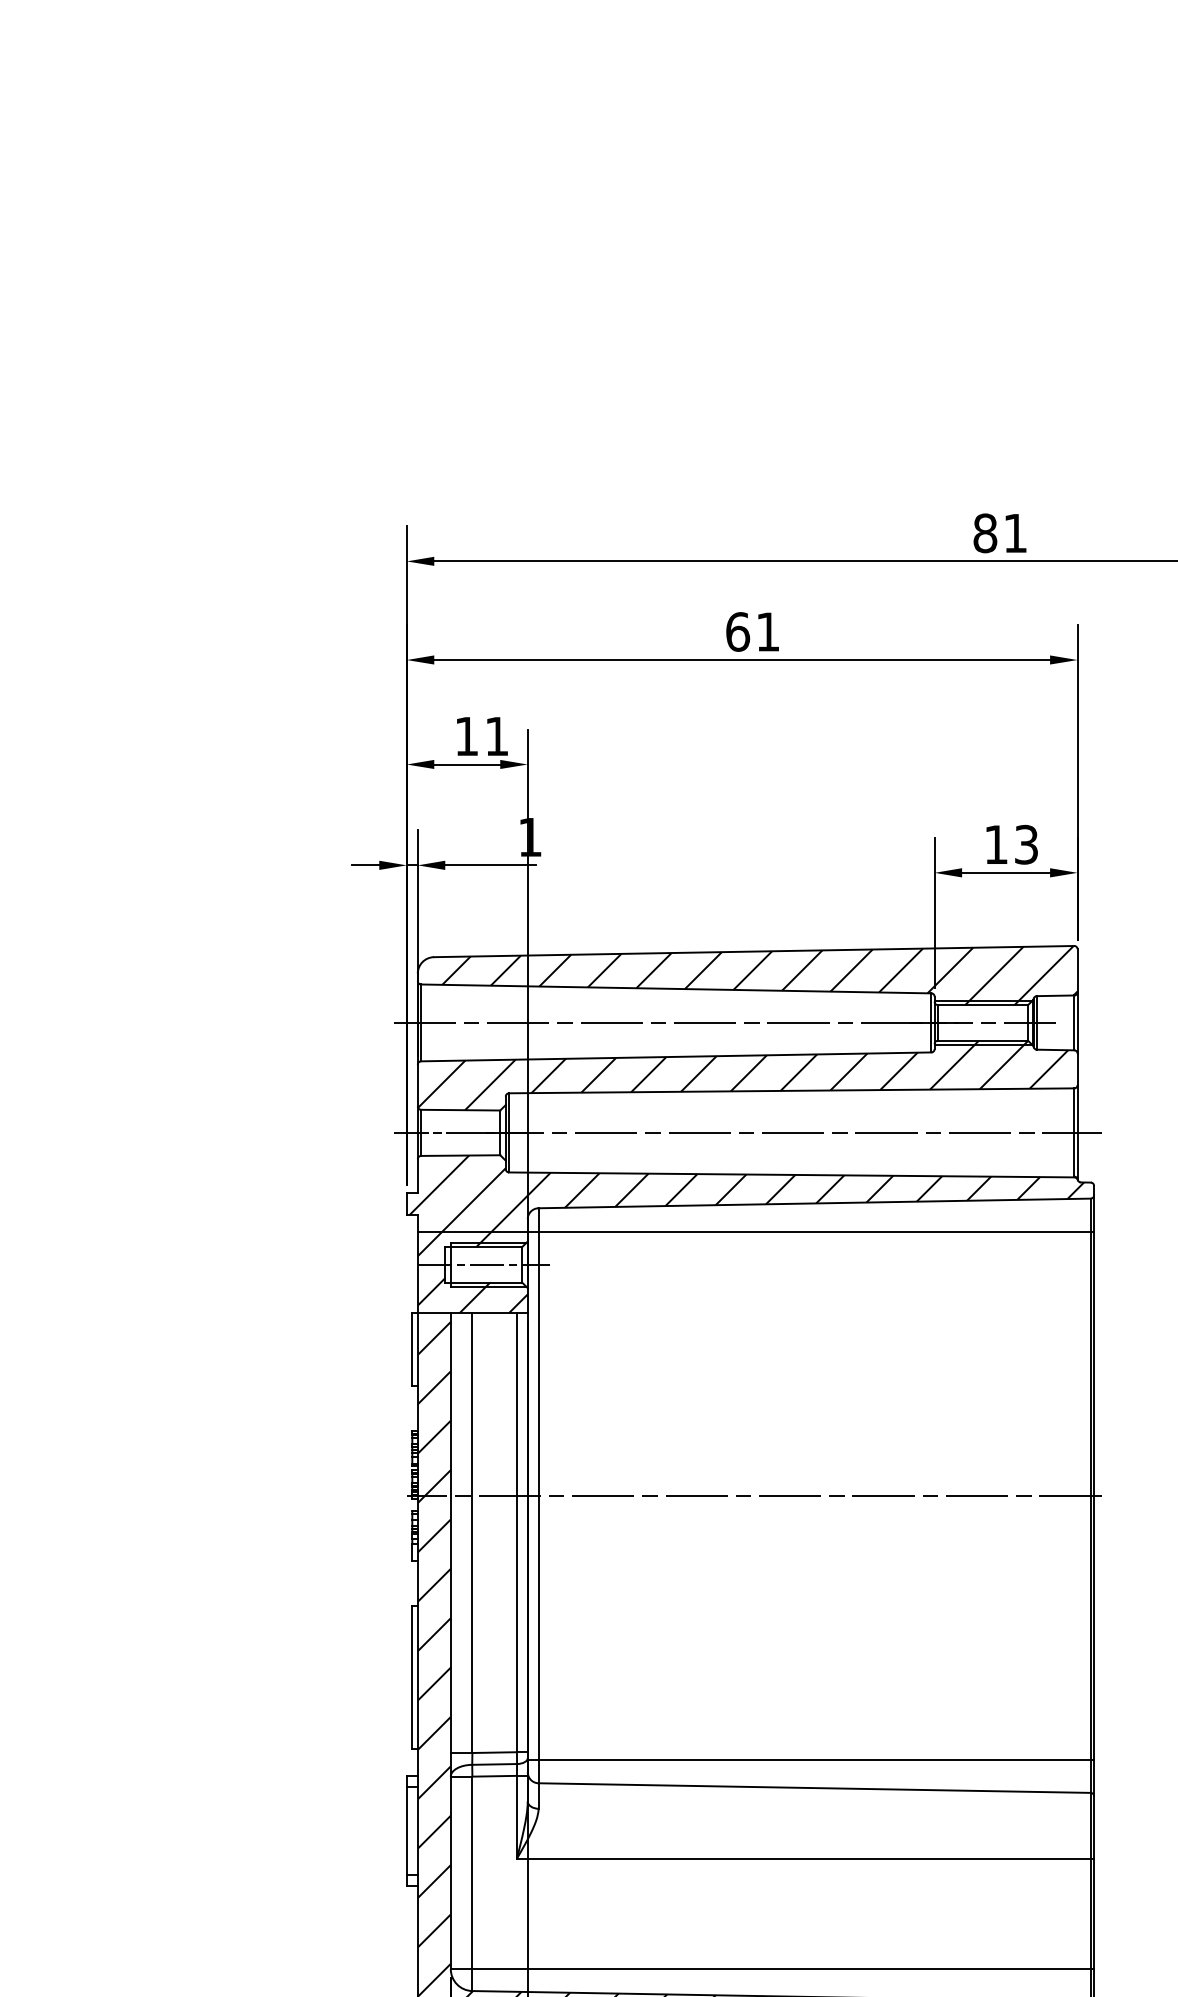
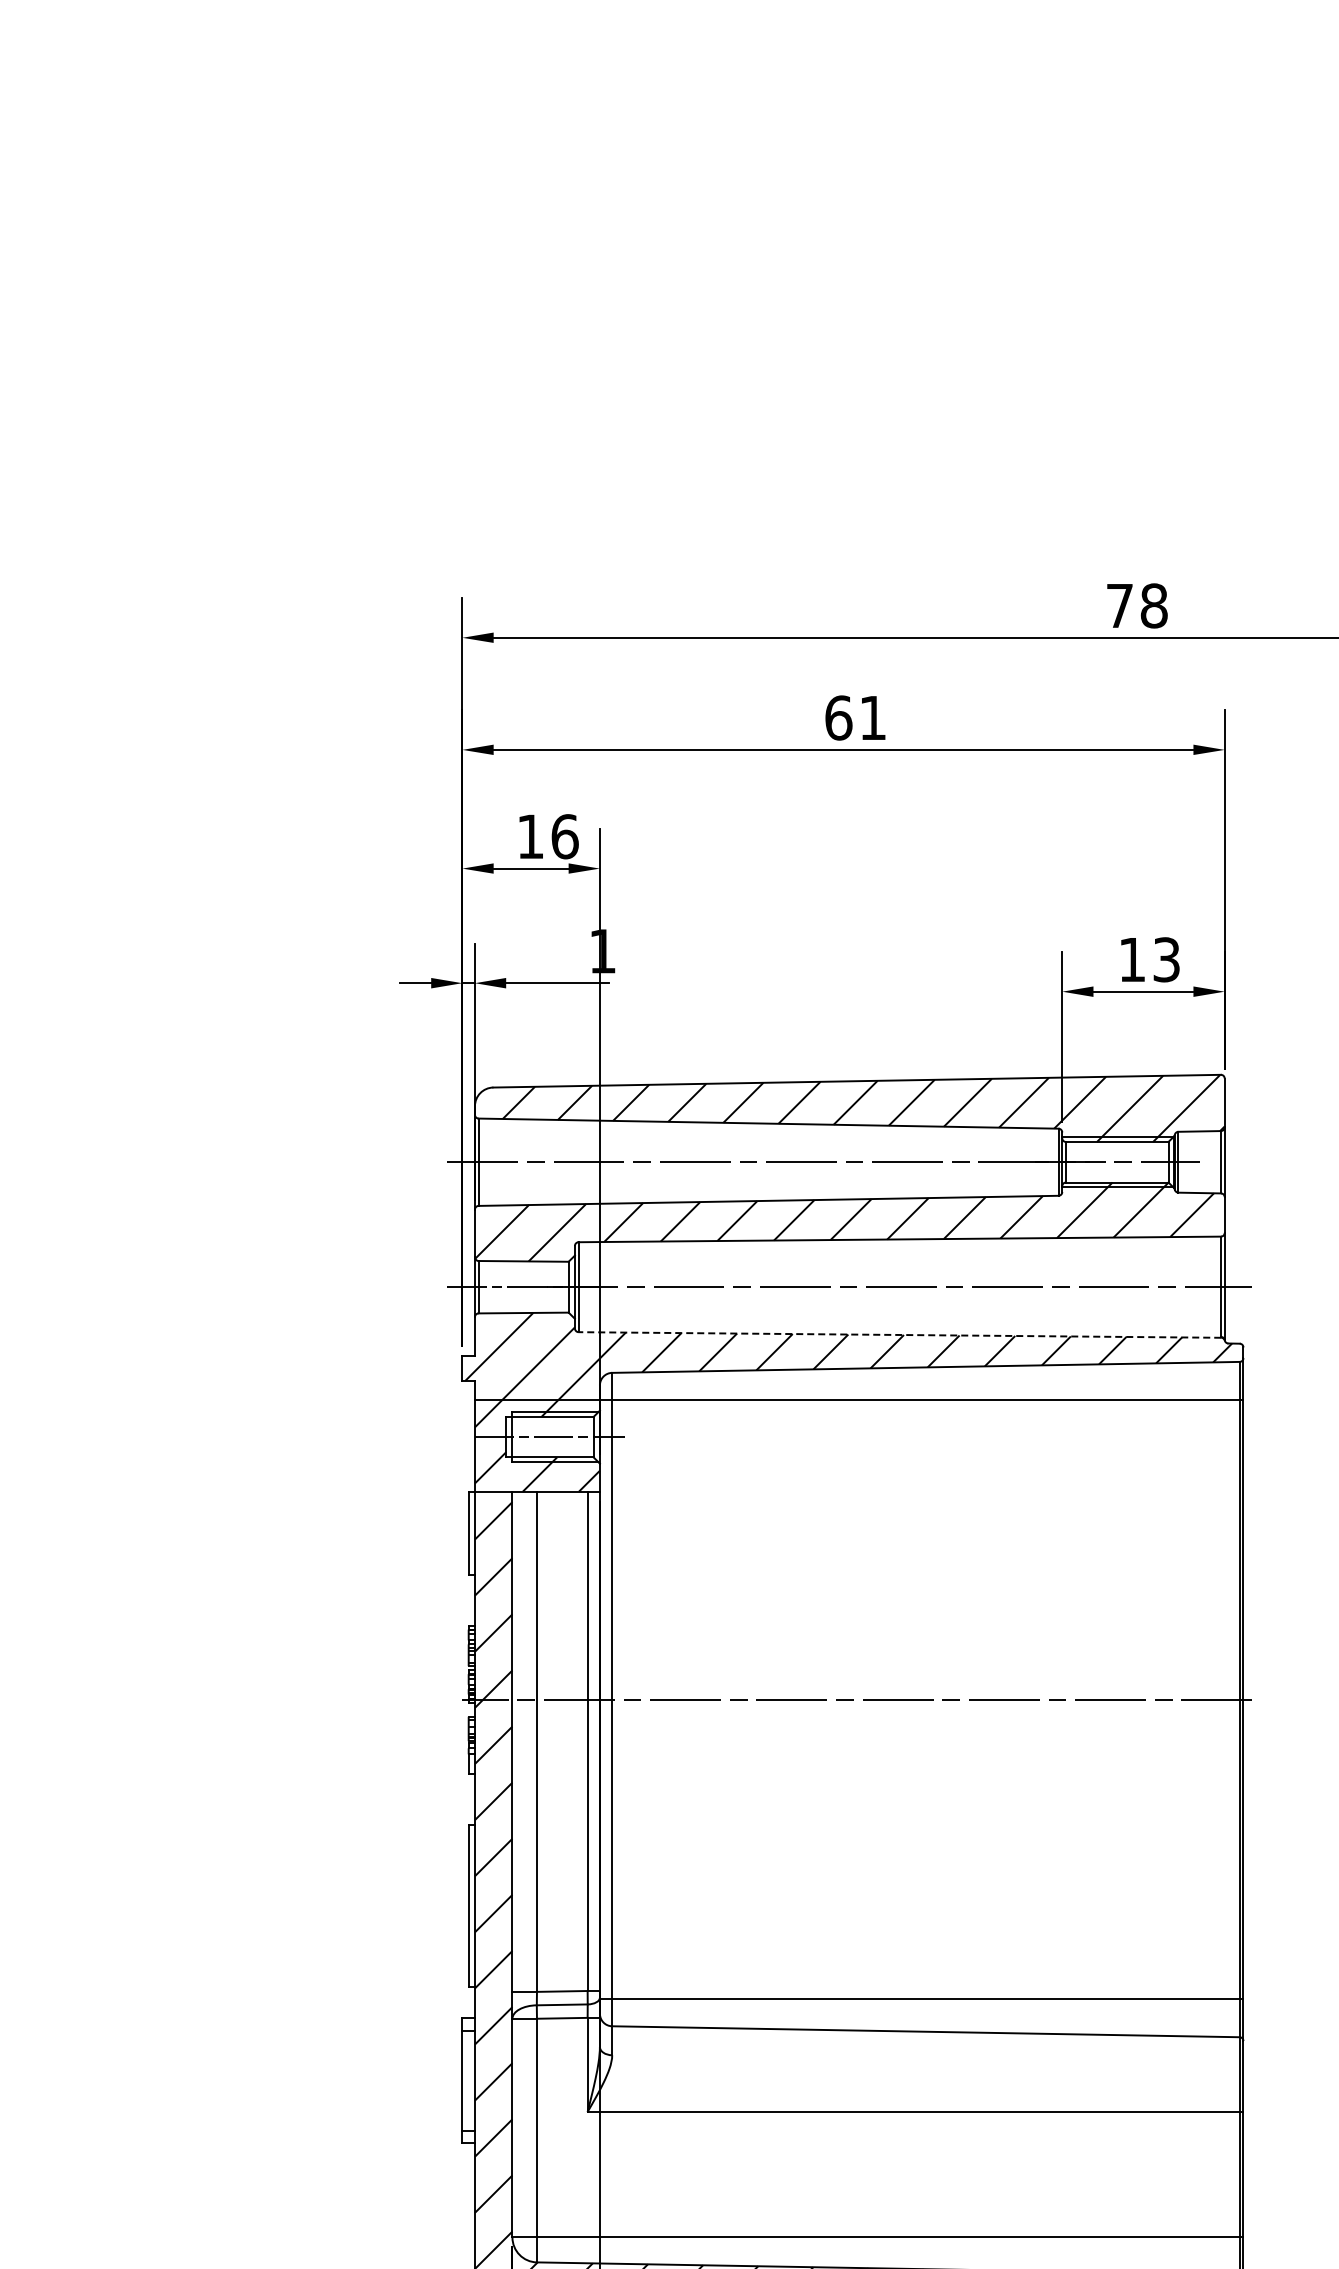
text: (999, 532) -> (1136, 605), 81 -> 78
text: (496, 736) -> (564, 836), 11 -> 16
line: (791, 1174) -> (899, 1334), solid -> dashed

